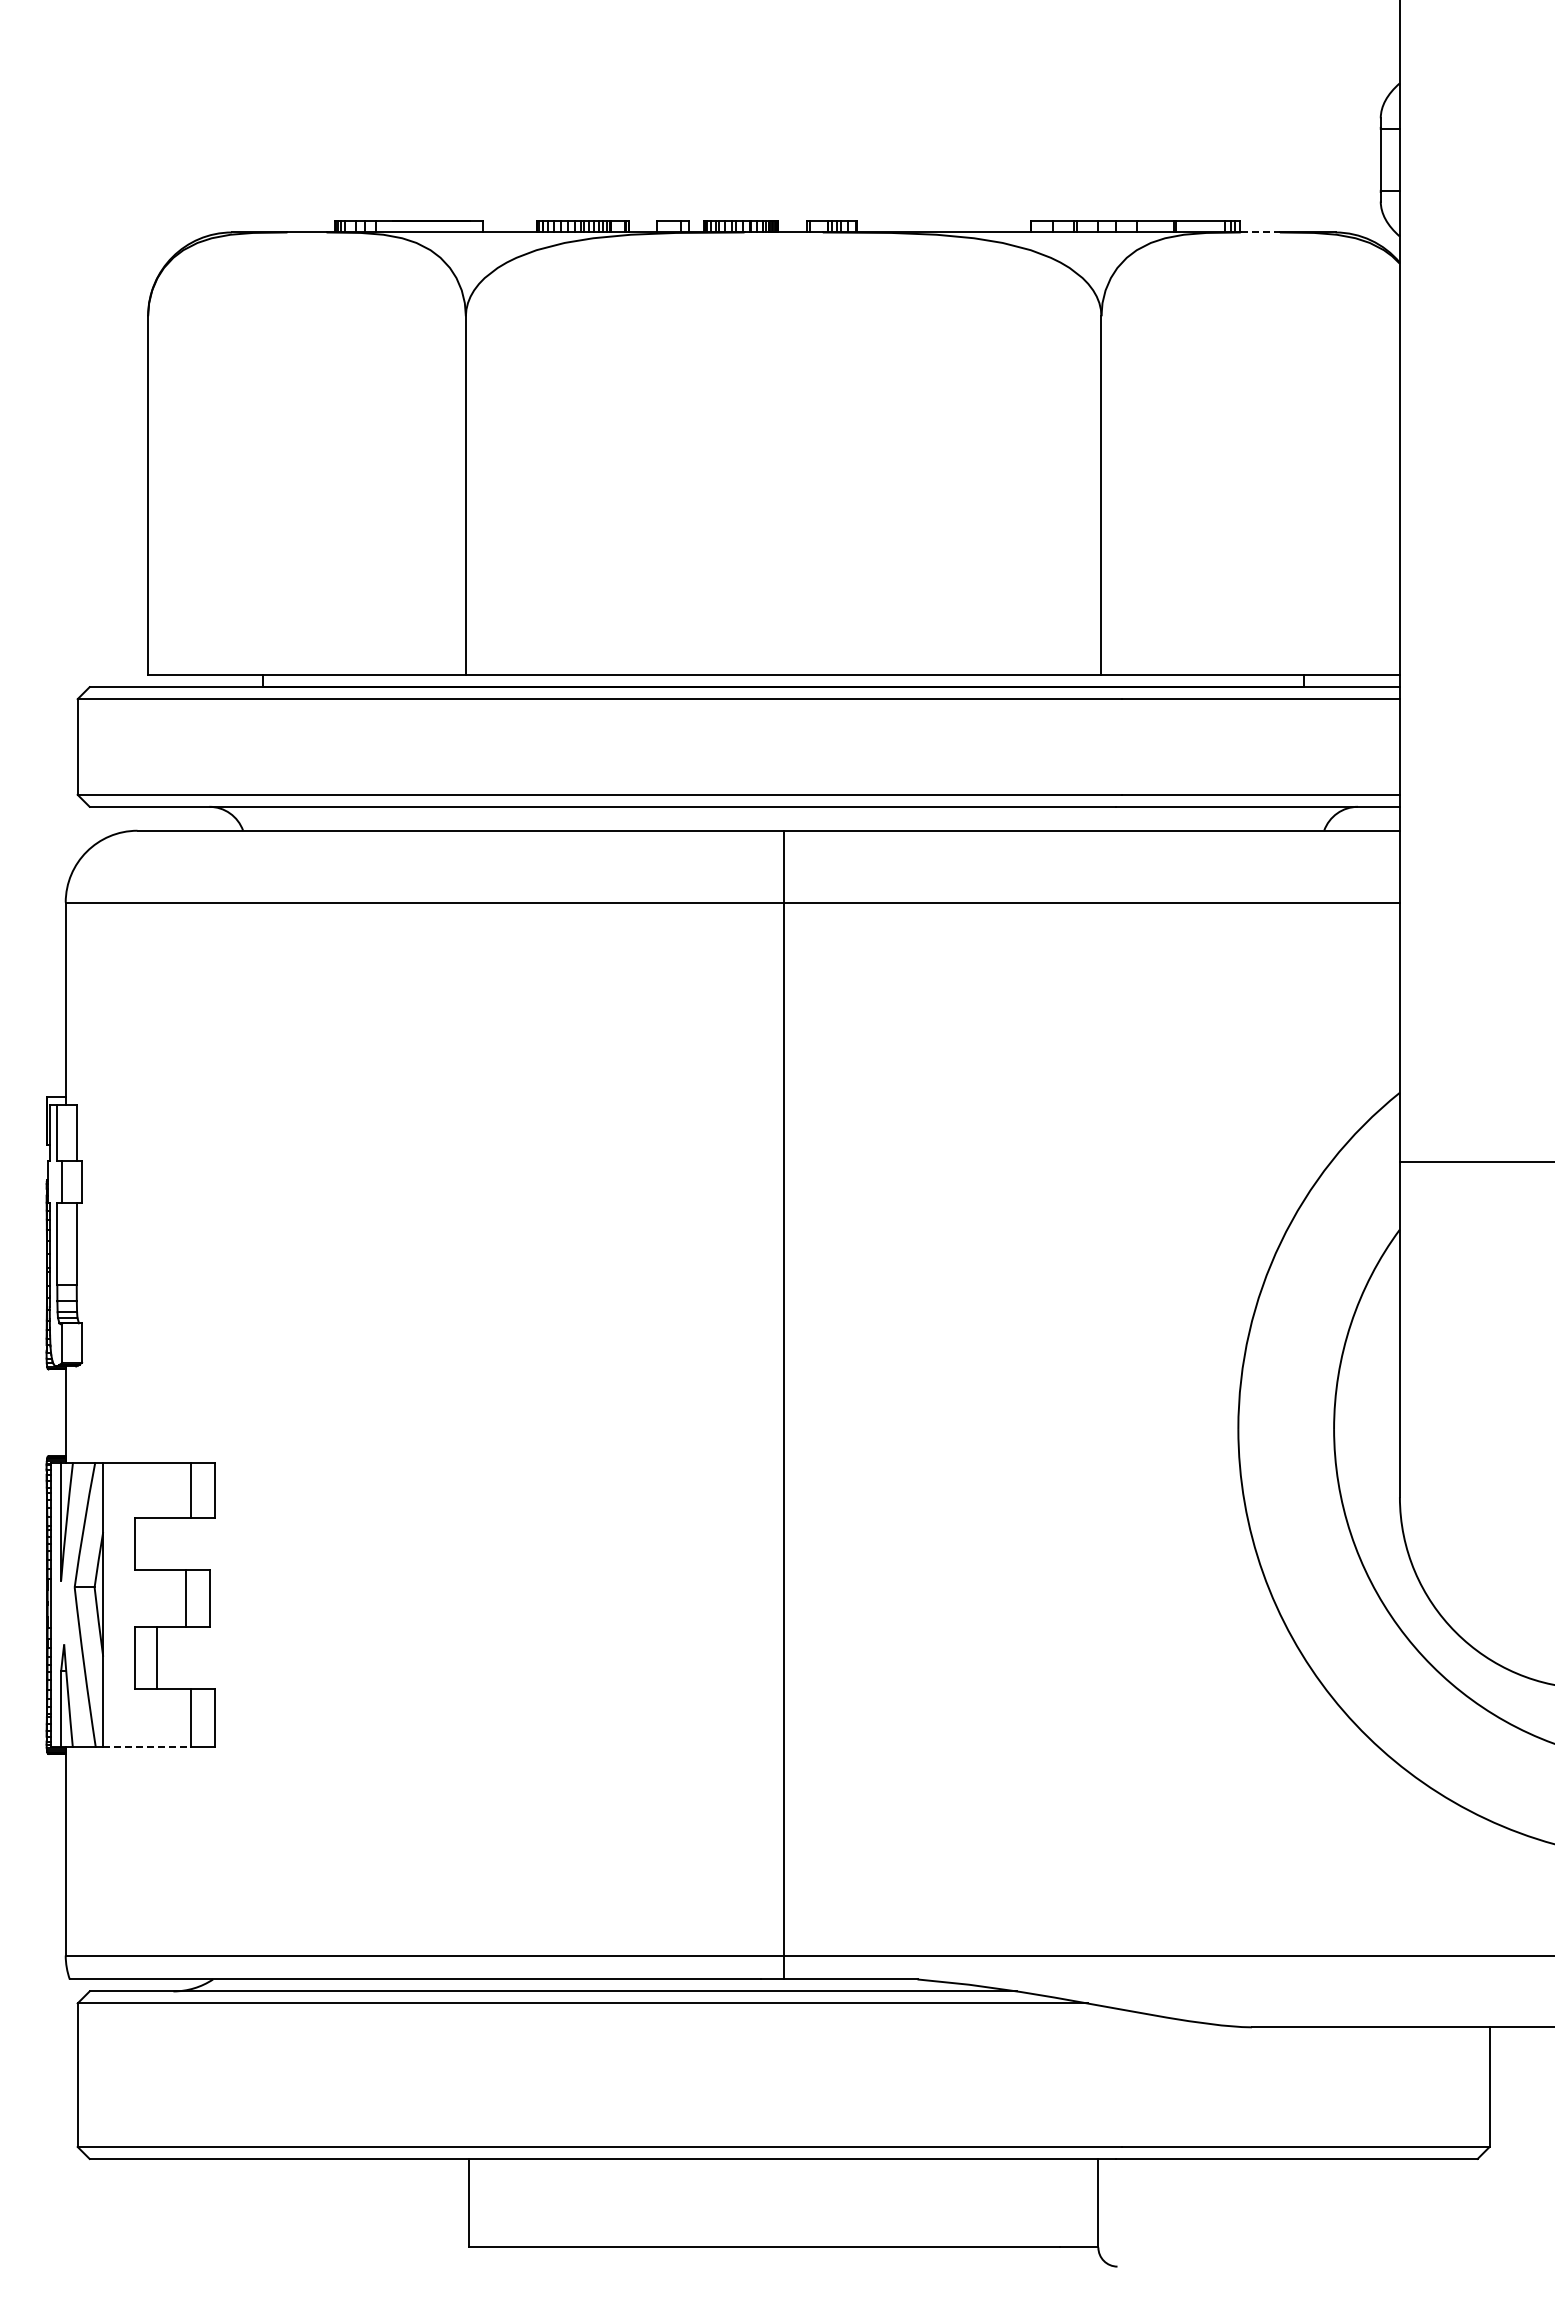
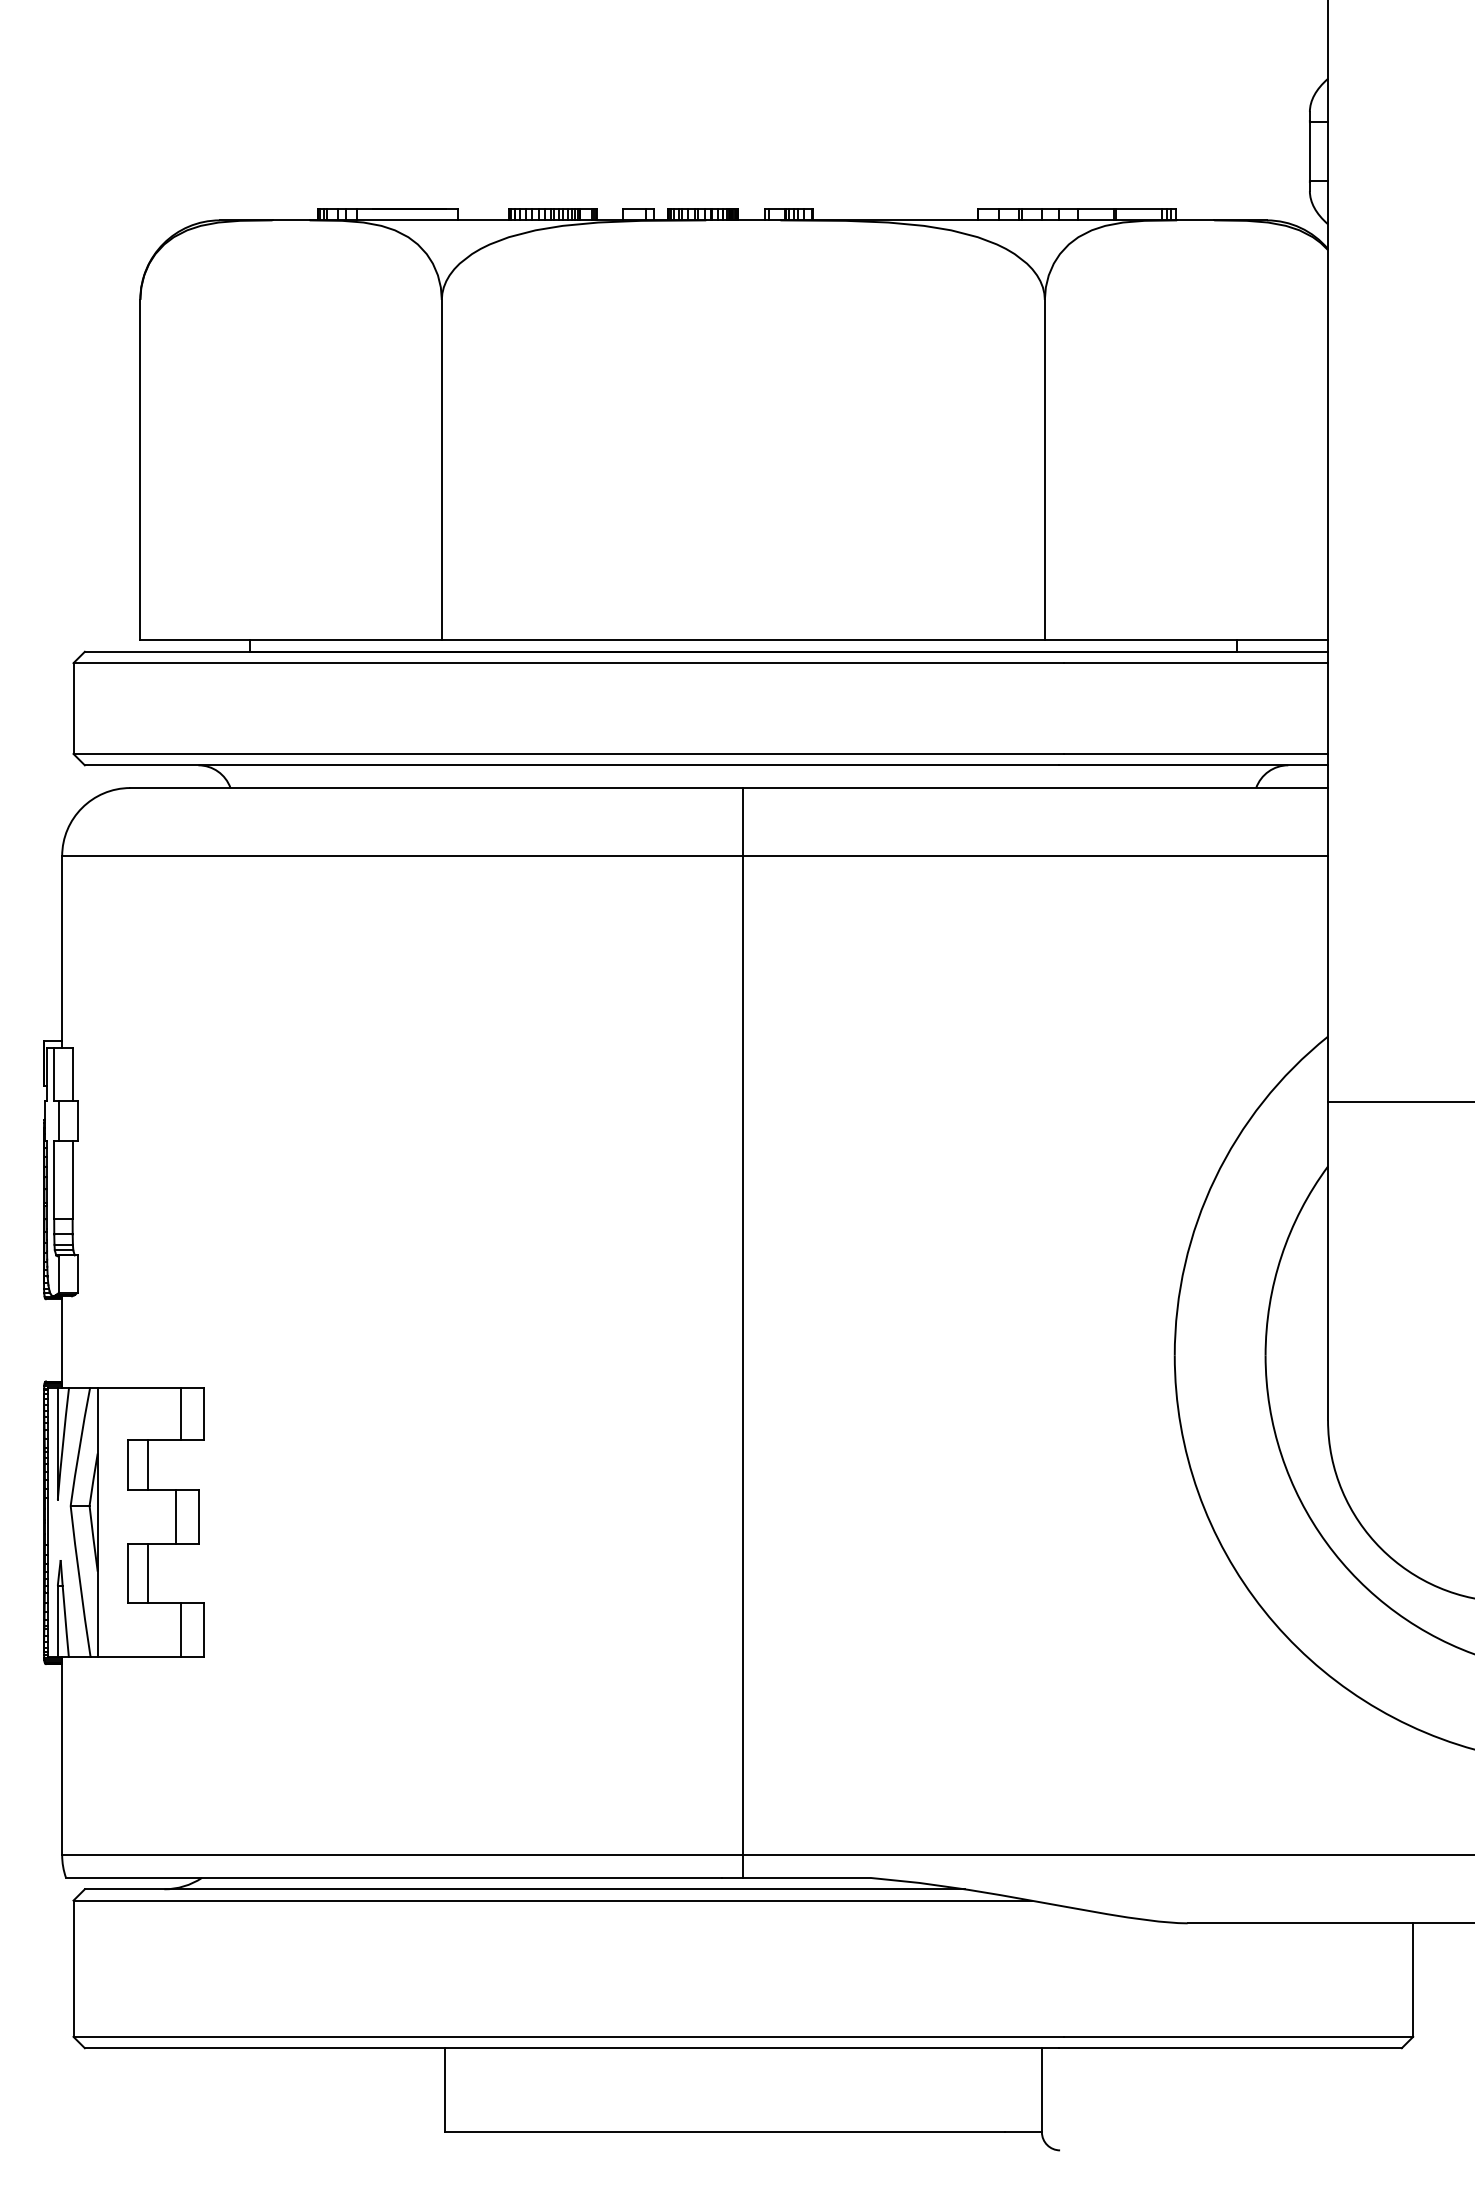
line: (1260, 232) -> (1195, 220), dashed -> solid
line: (156, 1544) -> (148, 1465), added
line: (147, 1747) -> (139, 1657), dashed -> solid

